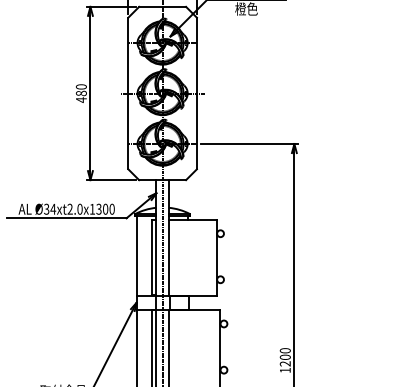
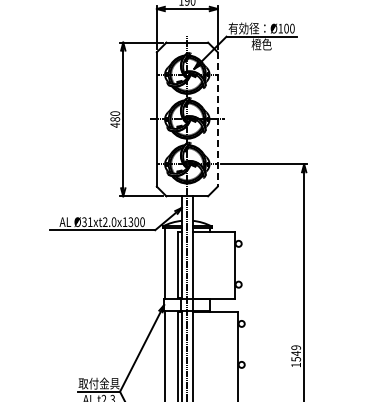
line: (196, 93) -> (217, 119), solid -> dashed
text: (52, 208) -> (89, 221), Ø34xt2.0x1300 -> Ø31xt2.0x1300
text: (285, 357) -> (296, 353), 1200 -> 1549

